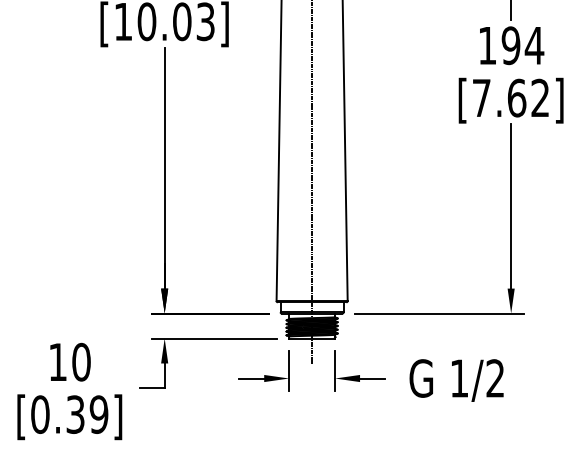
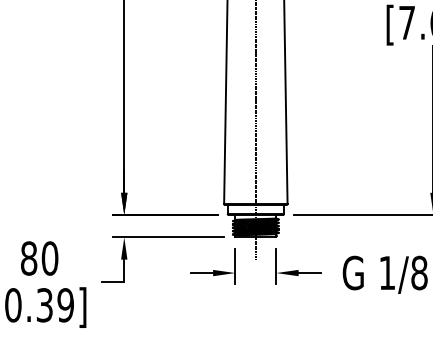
text: (57, 361) -> (28, 257), 10 -> 80
text: (495, 378) -> (419, 273), 1/2 -> 1/8

